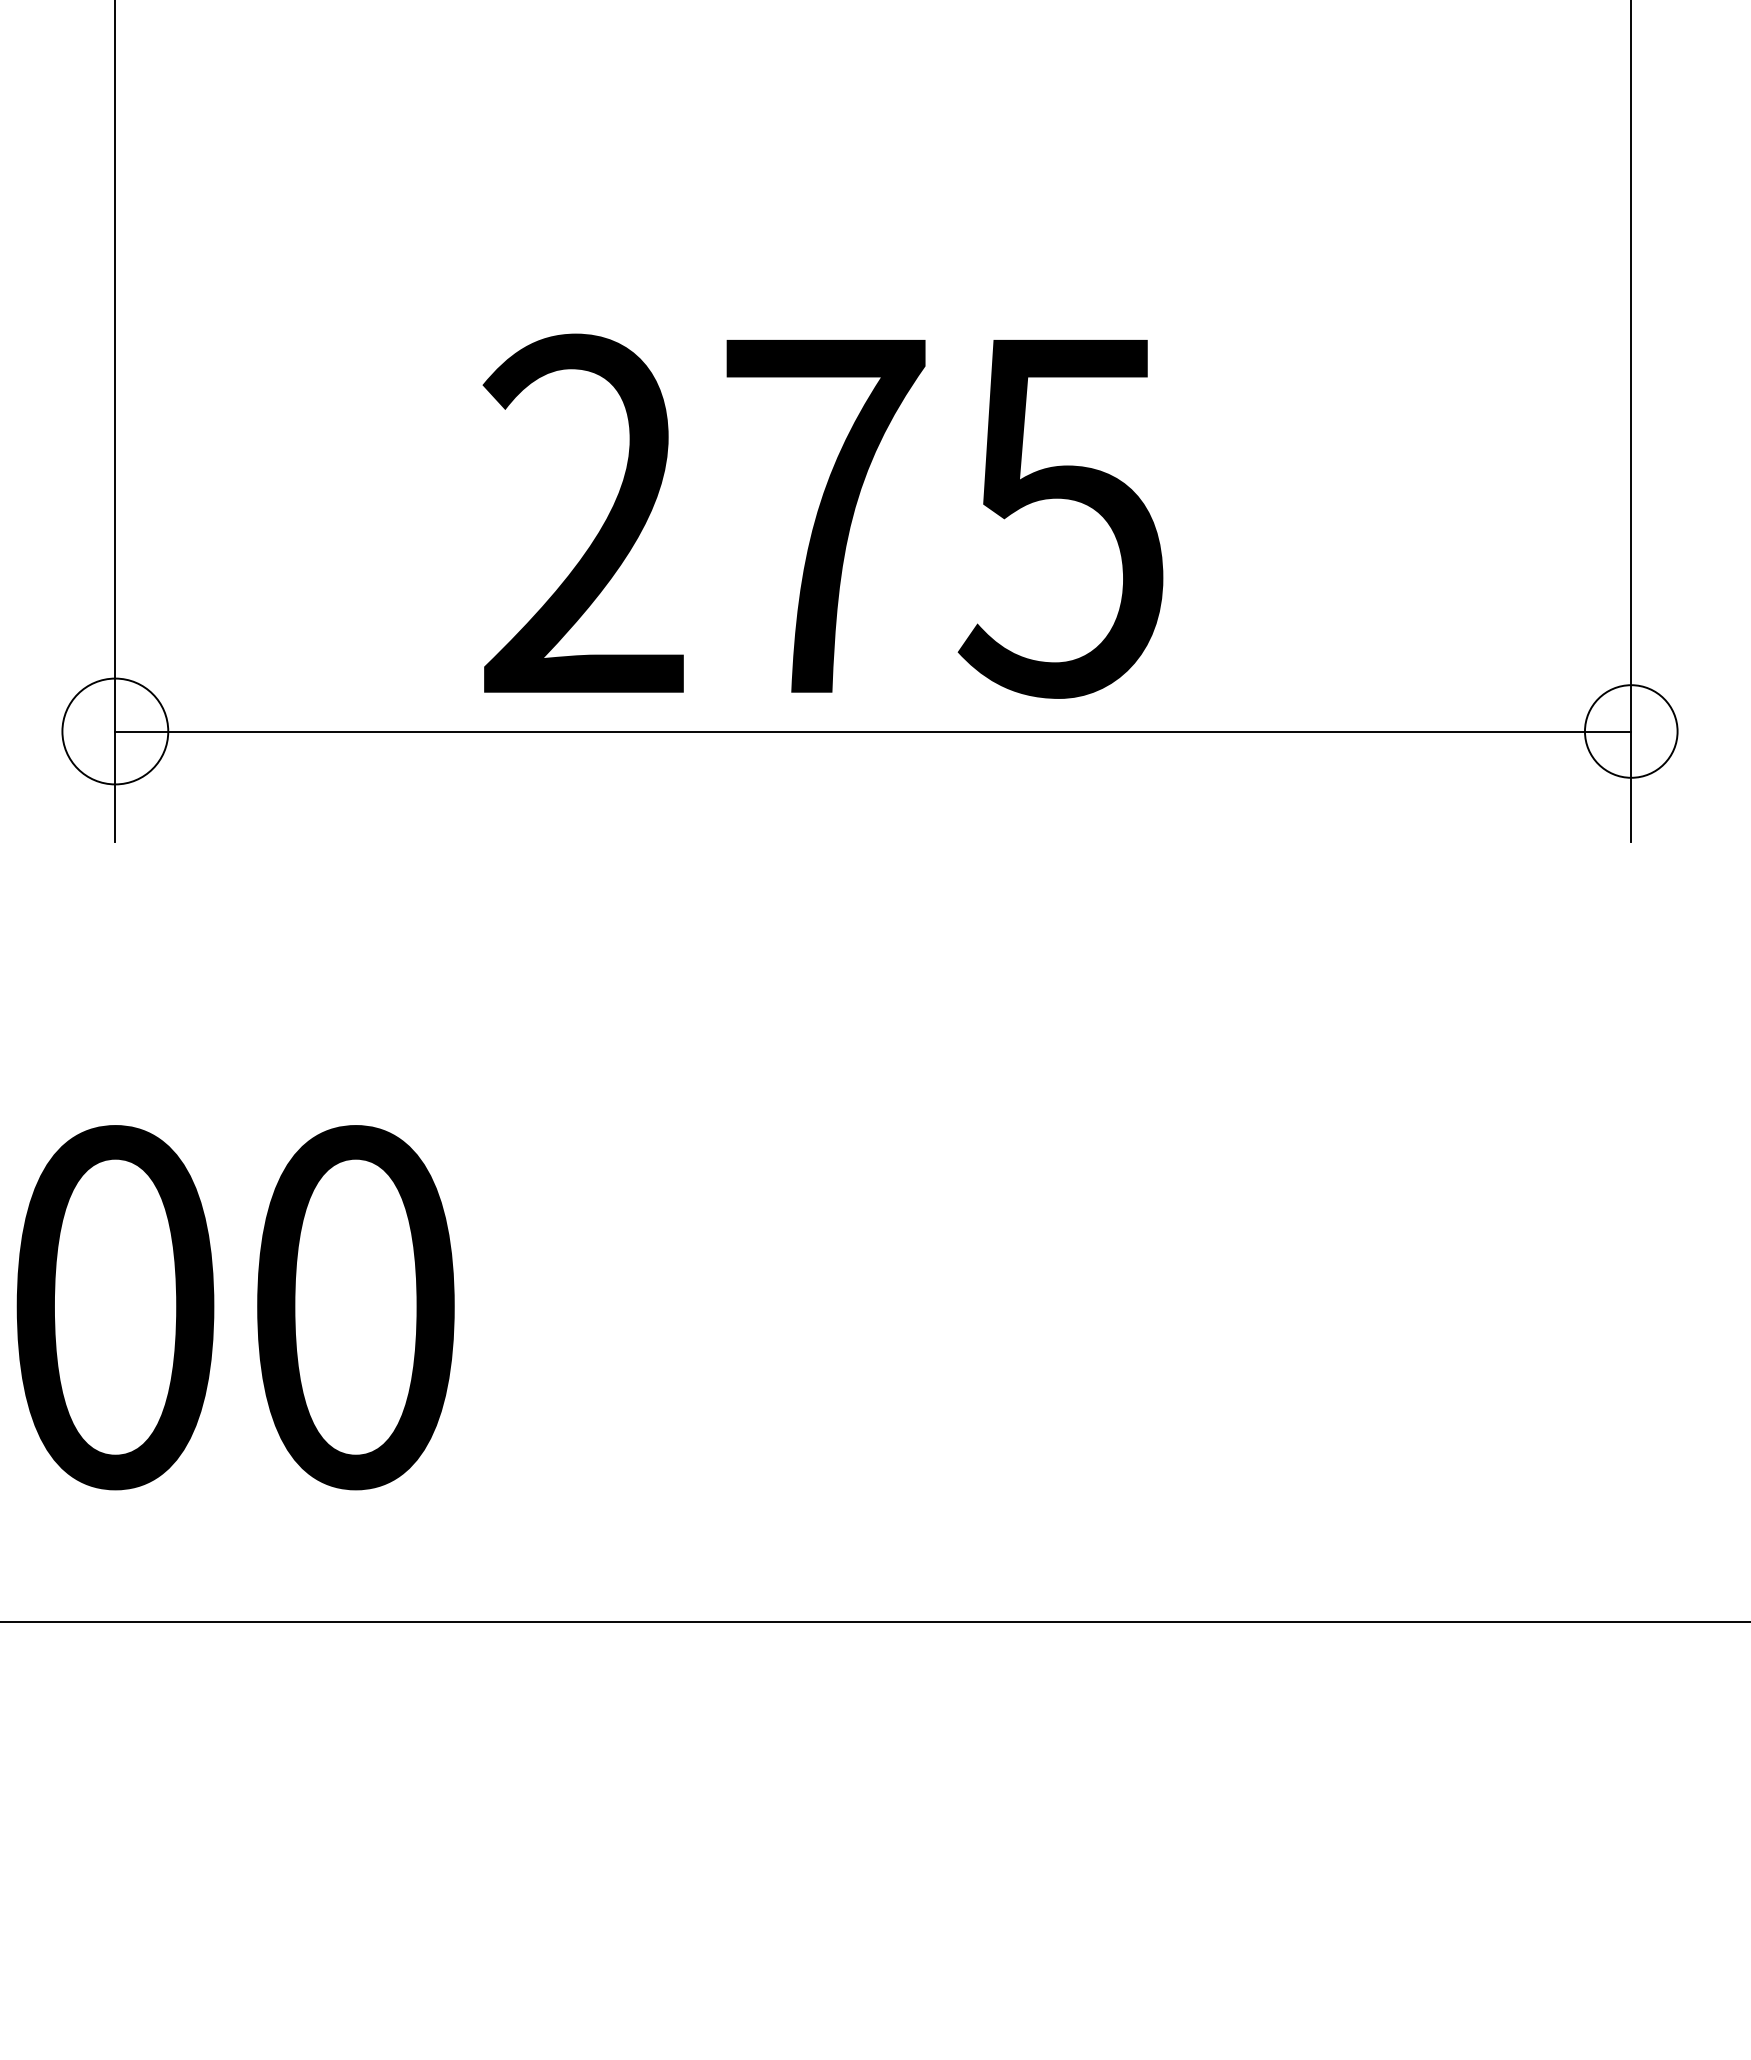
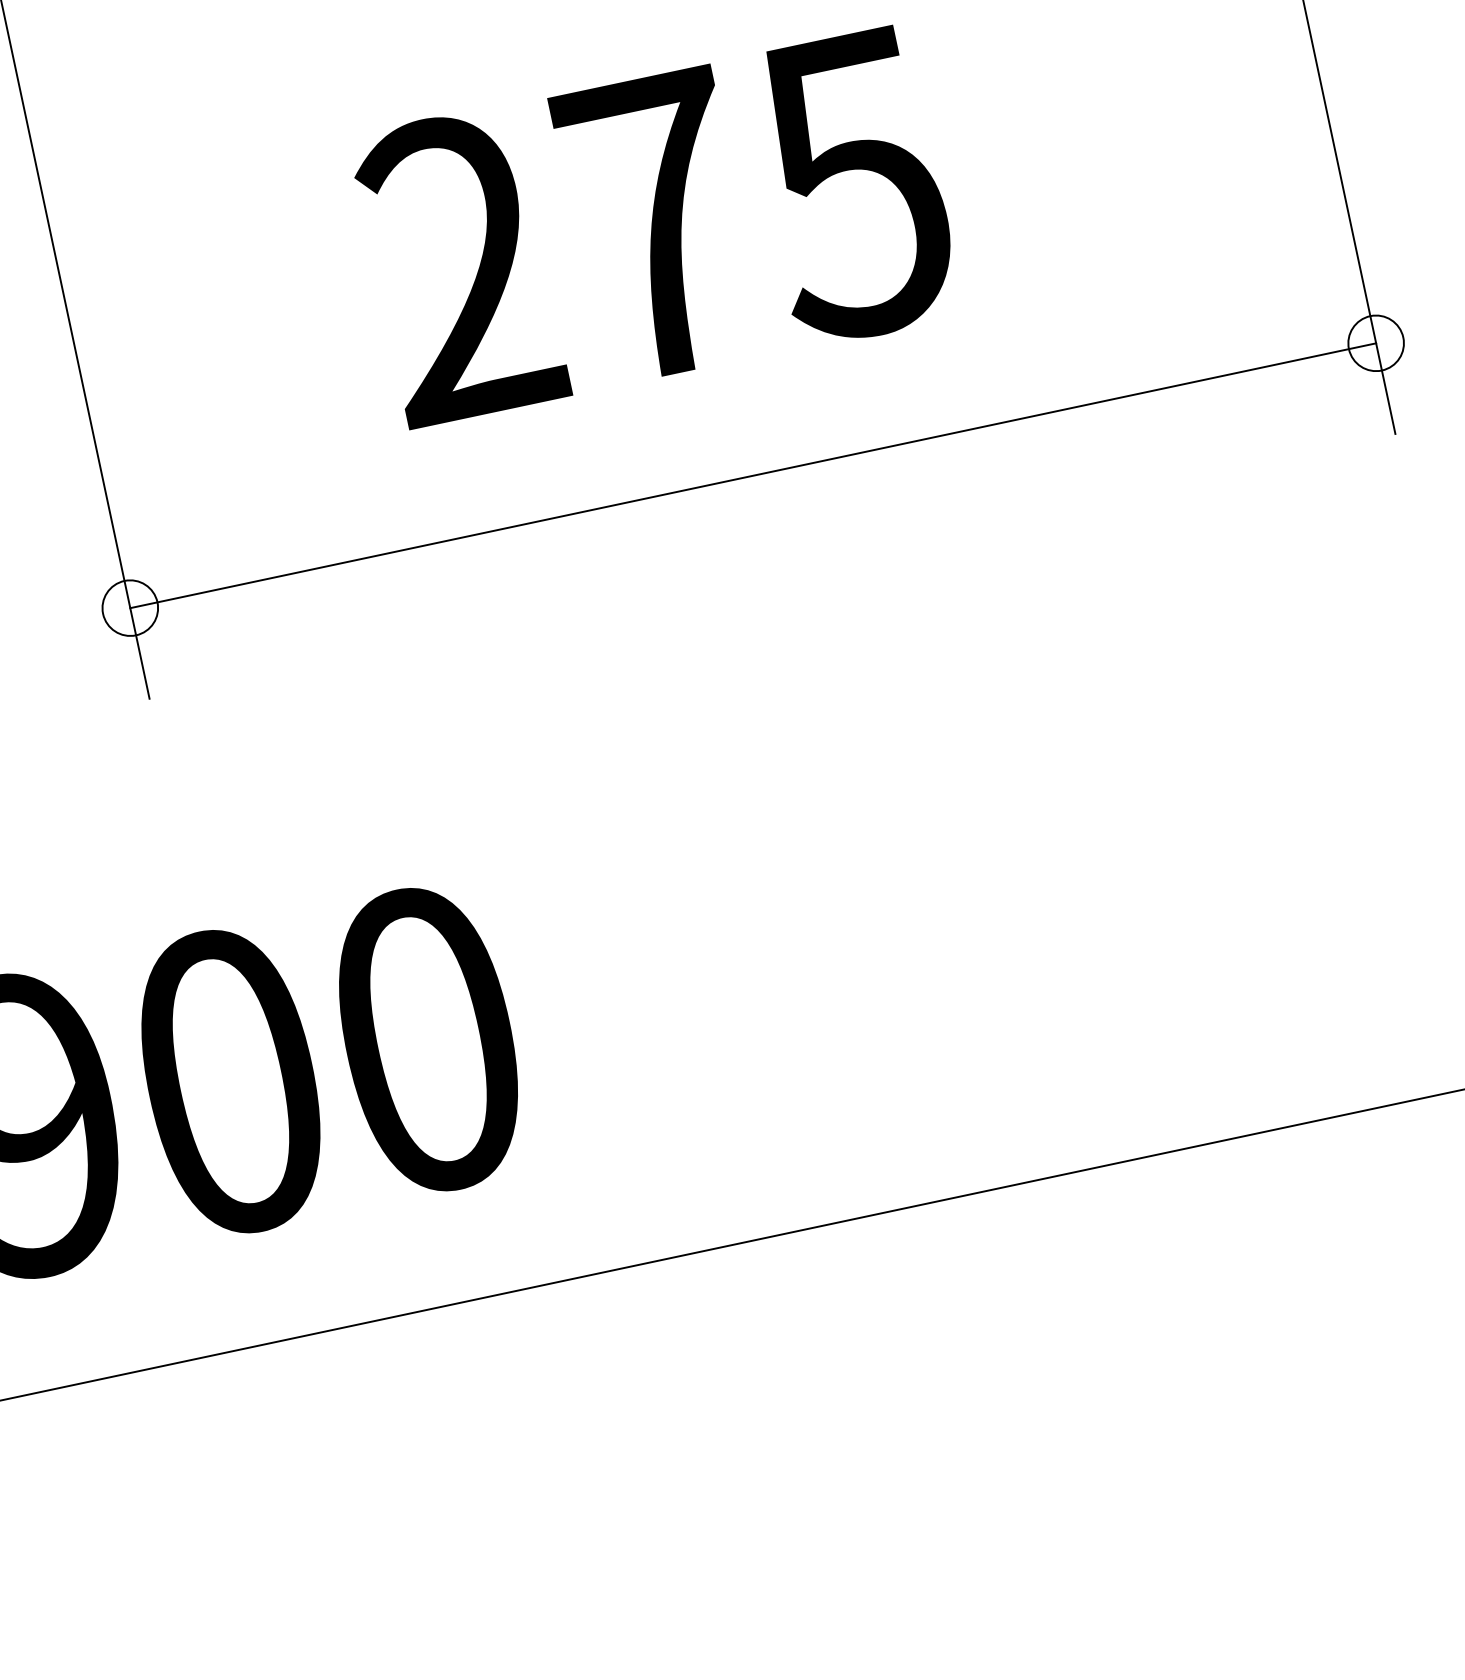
text: (822, 515) -> (656, 225), moved
circle: (115, 731) -> (130, 608), size x0.62
circle: (1631, 731) -> (1376, 343), size x0.71

